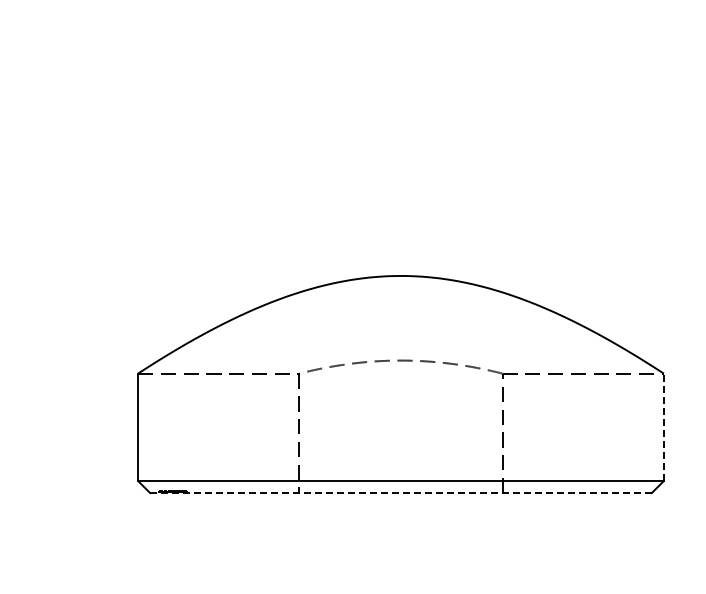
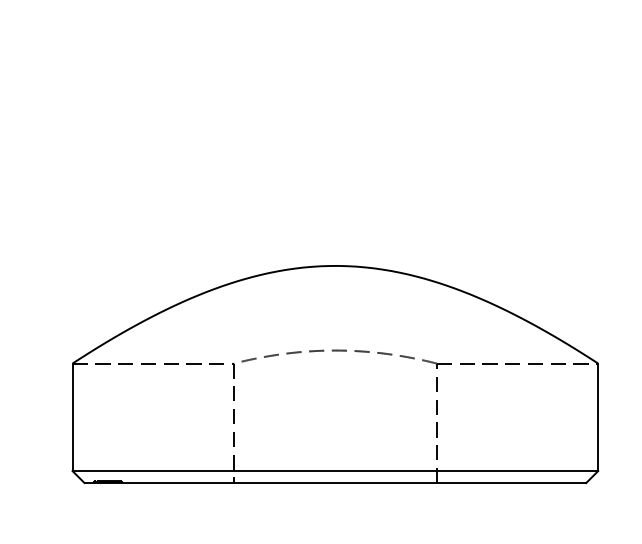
line: (663, 427) -> (597, 417), dashed -> solid
line: (400, 493) -> (334, 483), dashed -> solid

